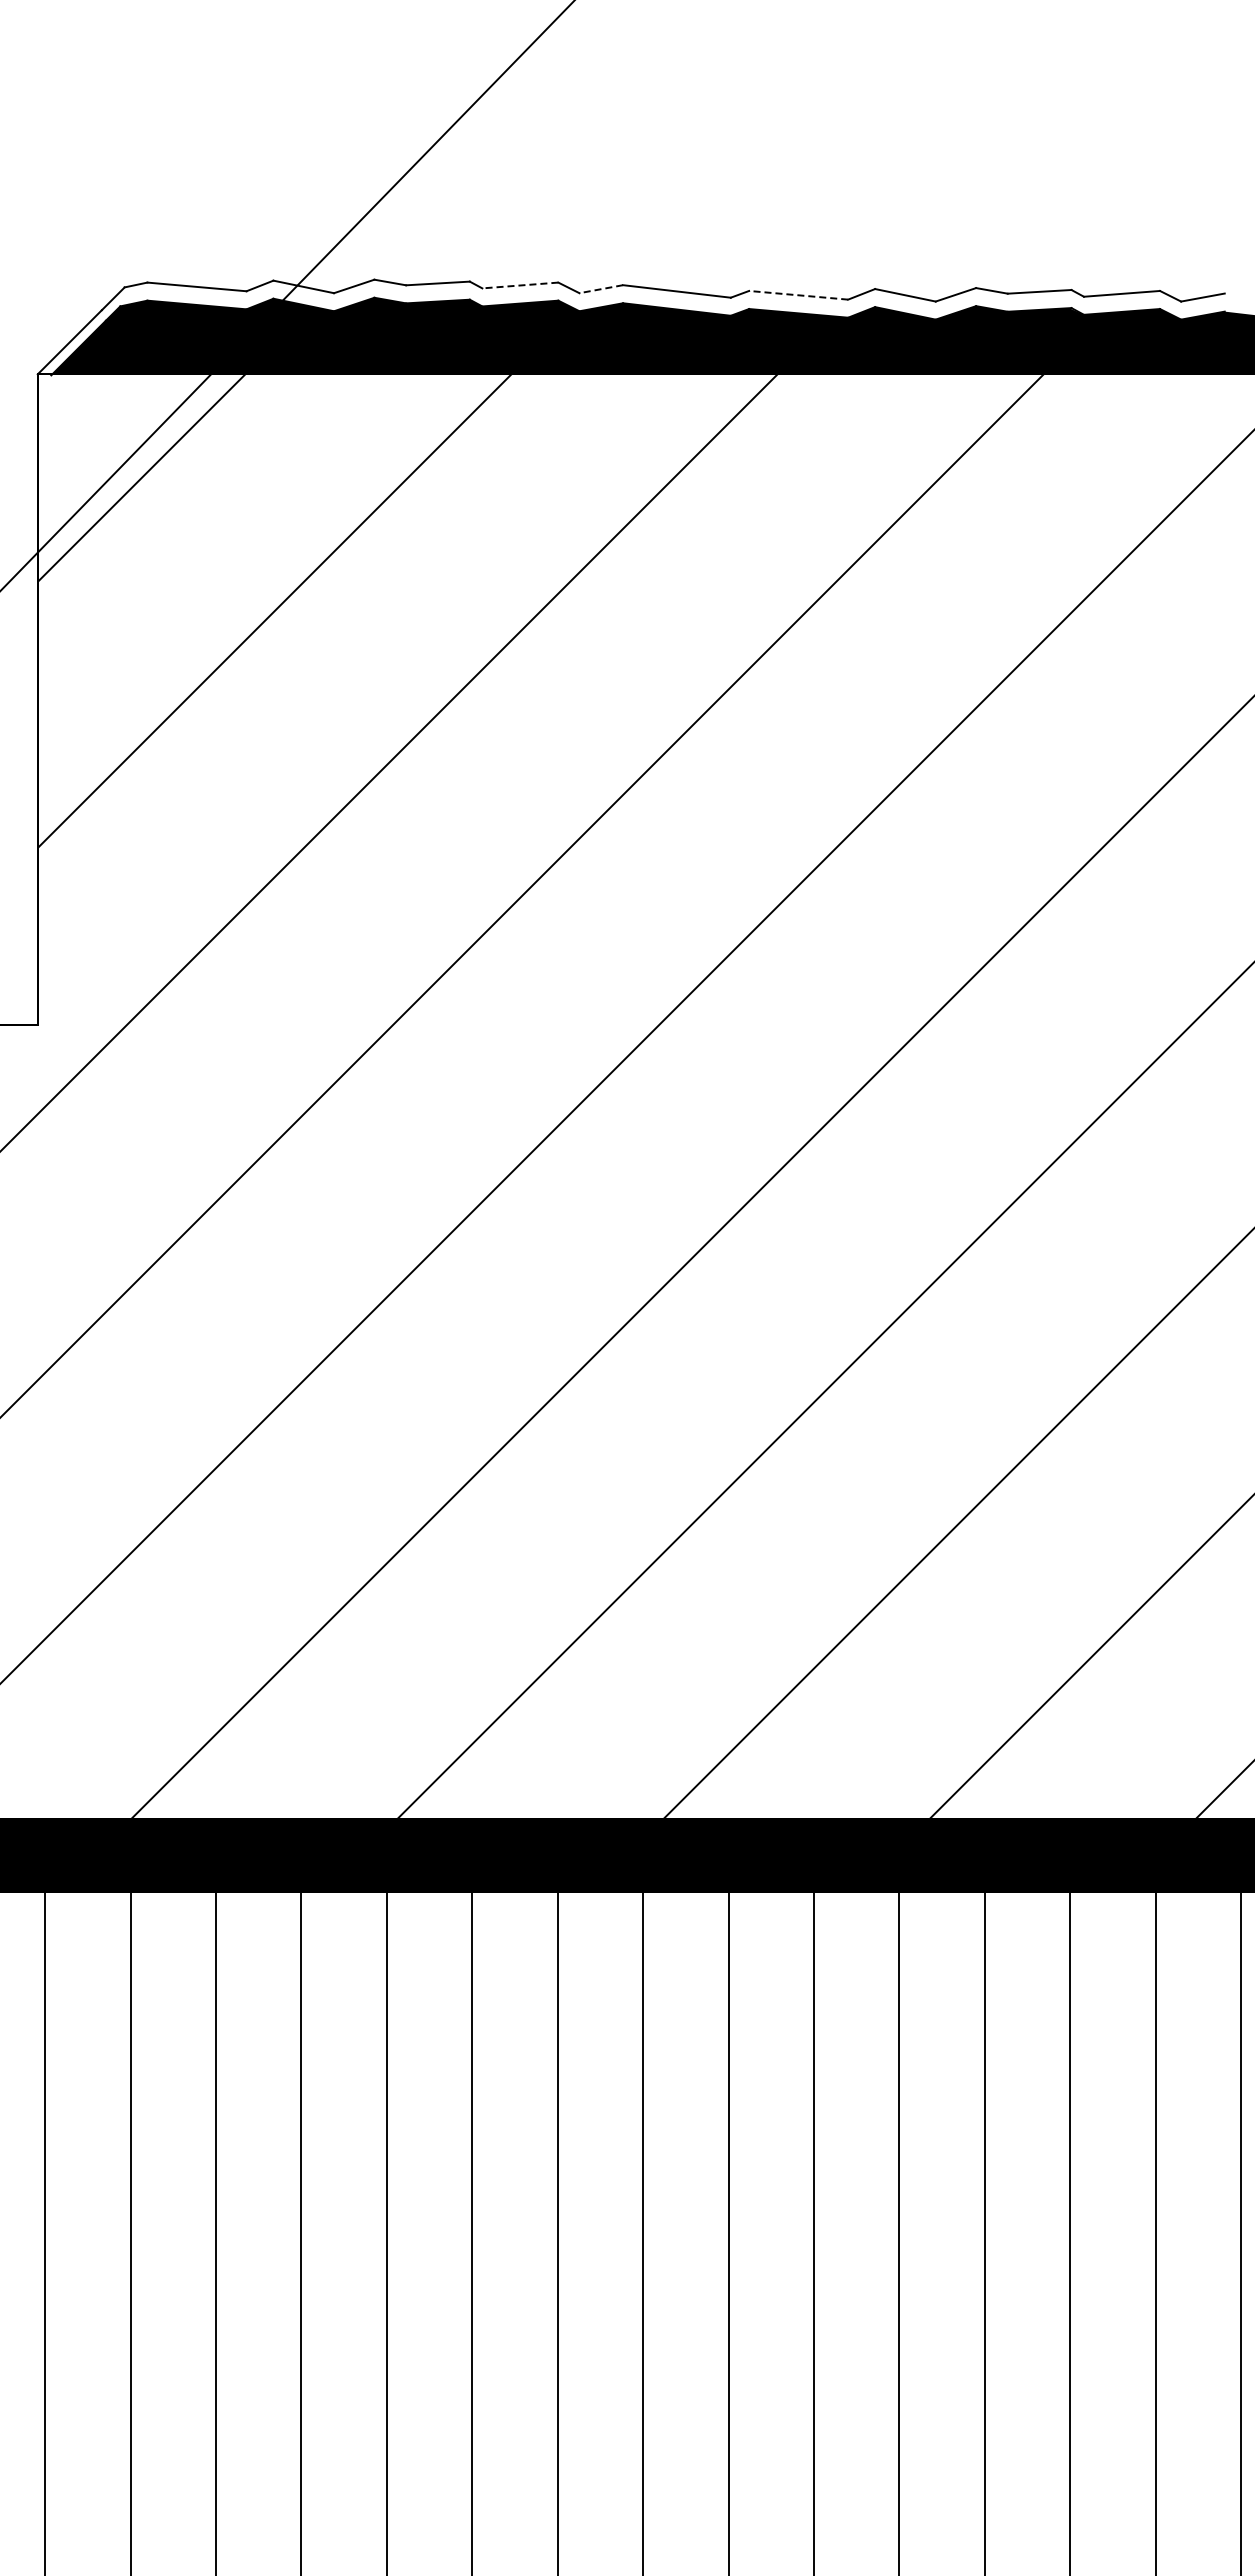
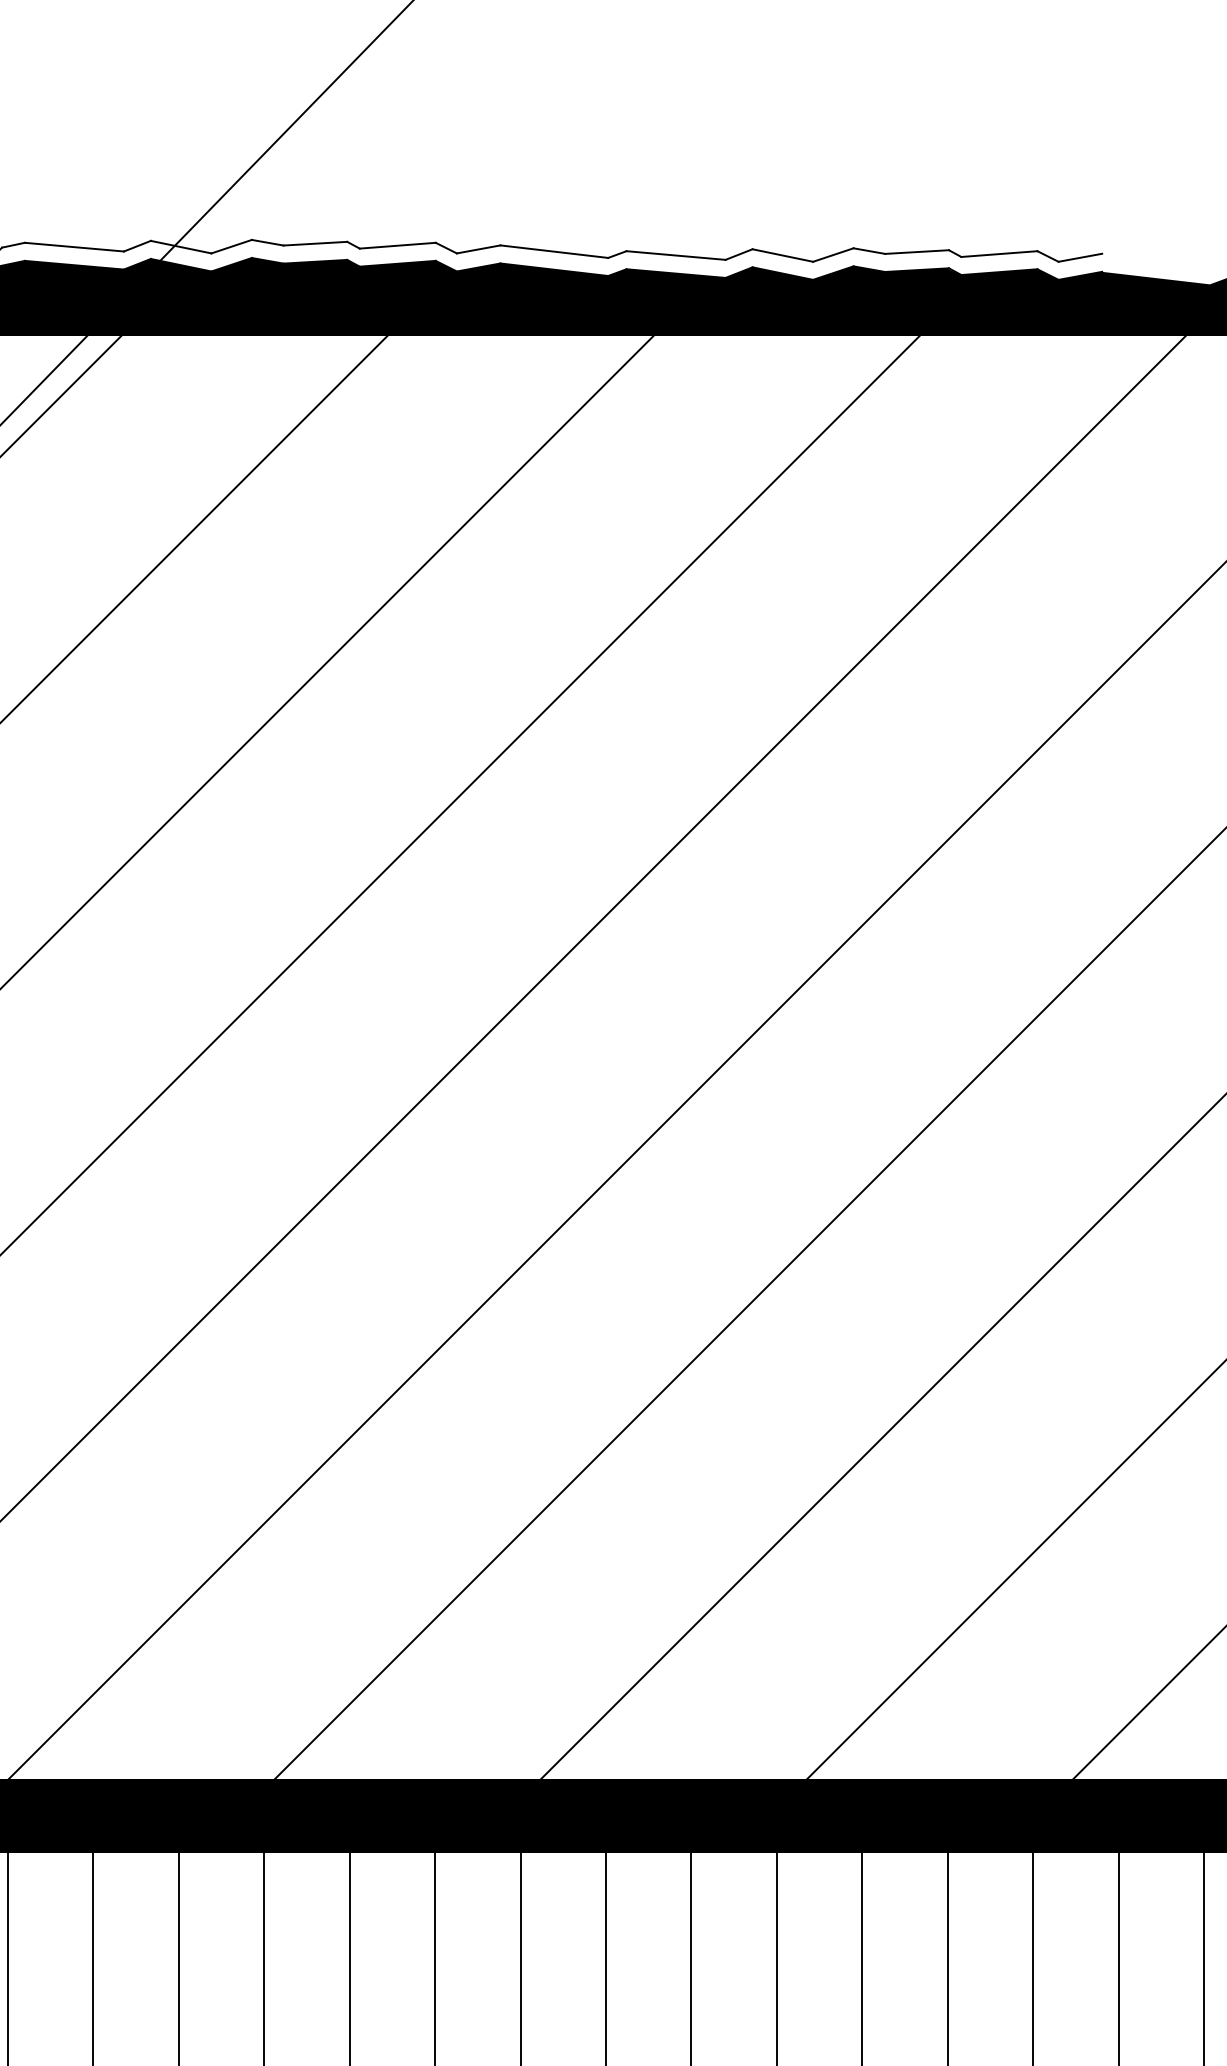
line: (519, 285) -> (396, 245), dashed -> solid
line: (600, 289) -> (477, 249), dashed -> solid
line: (798, 295) -> (675, 255), dashed -> solid

